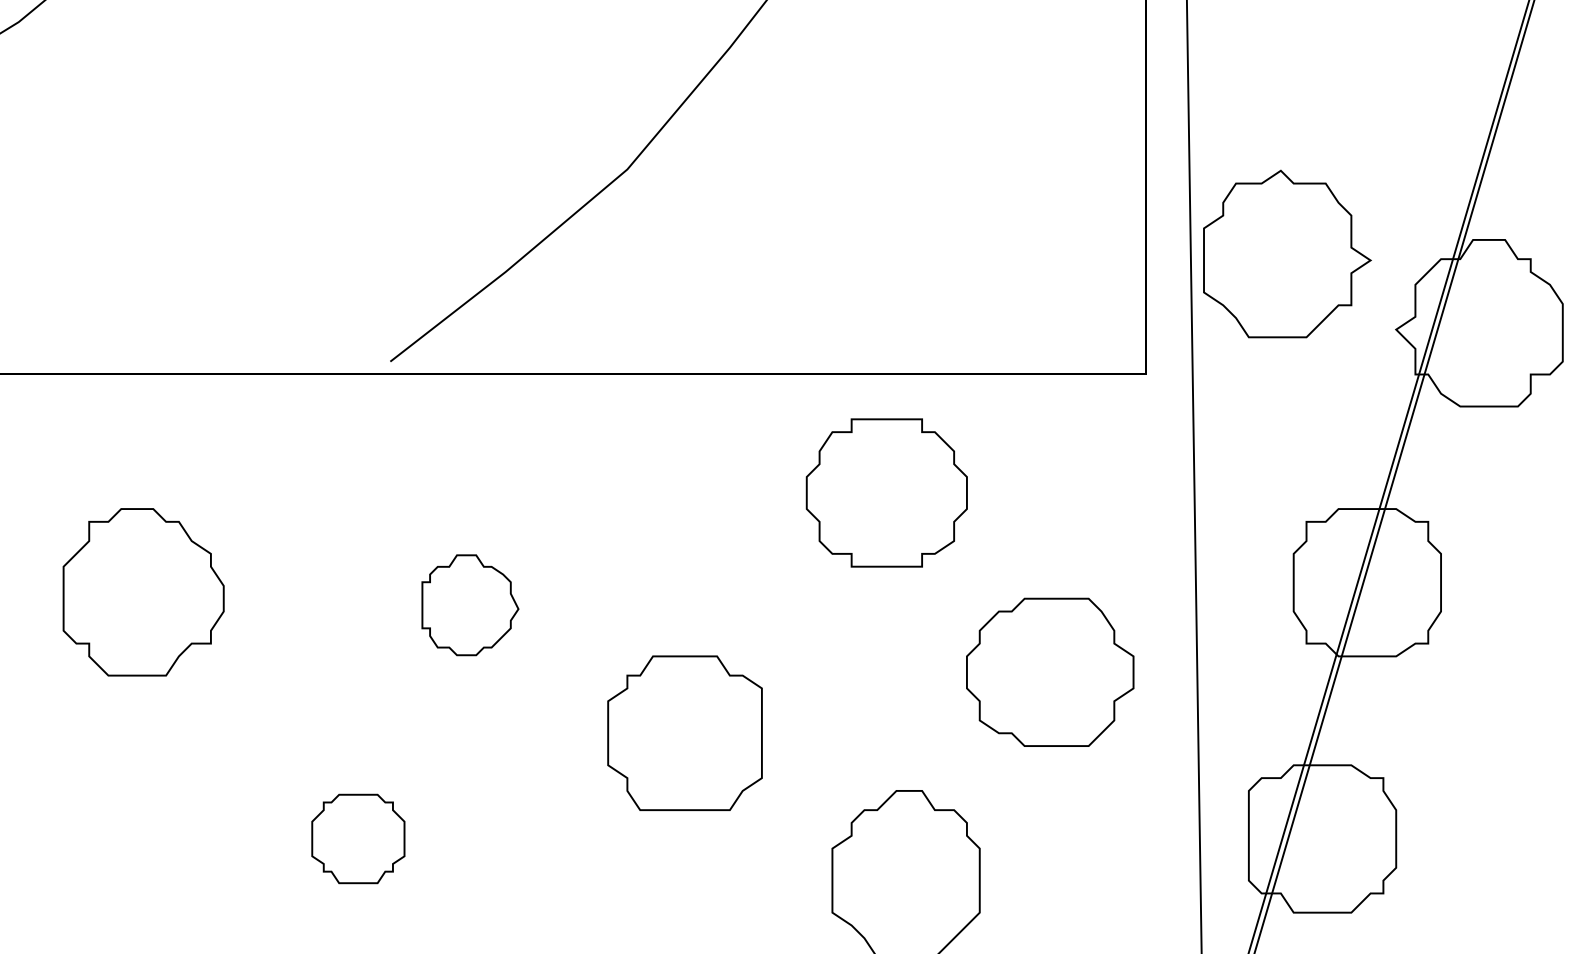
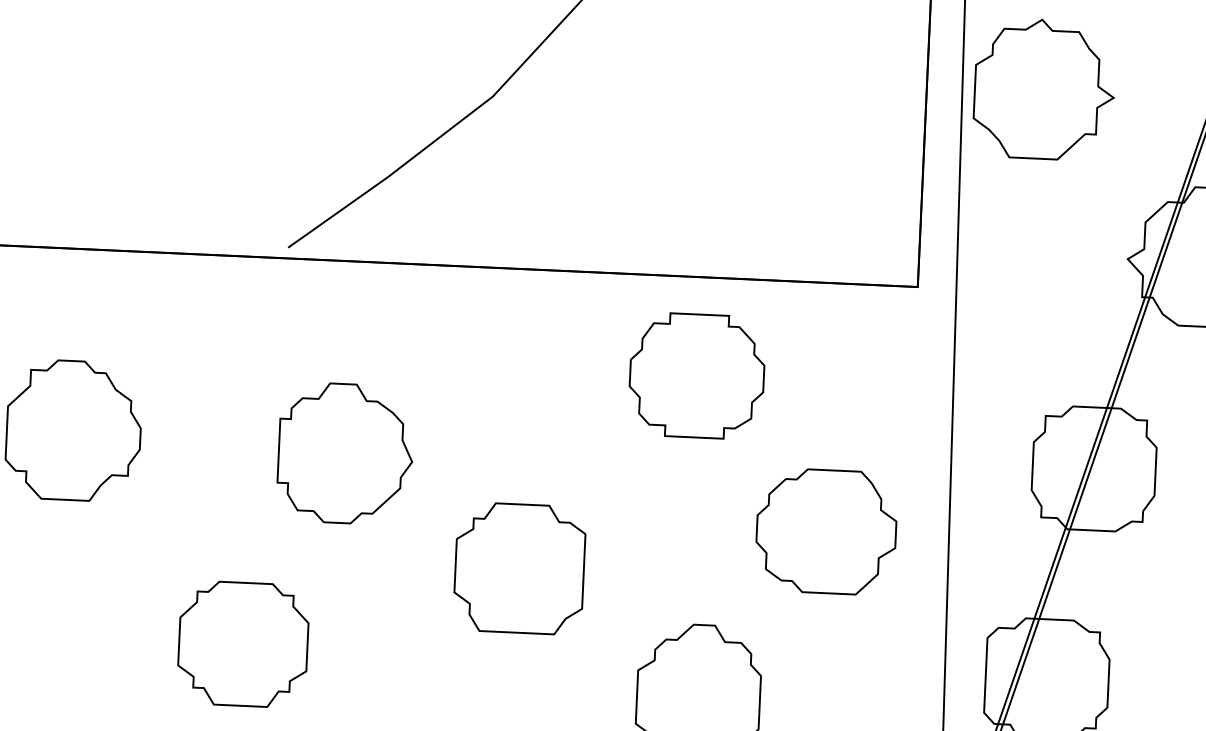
part: (1287, 253) -> (1044, 88), moved
part: (470, 605) -> (345, 454), size x1.67
part: (358, 838) -> (243, 643), size x1.67

